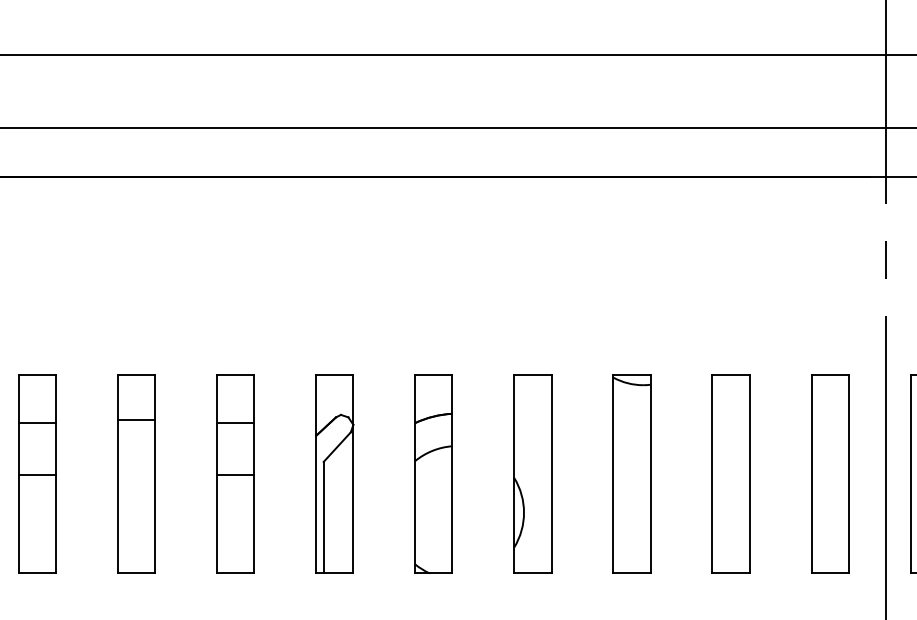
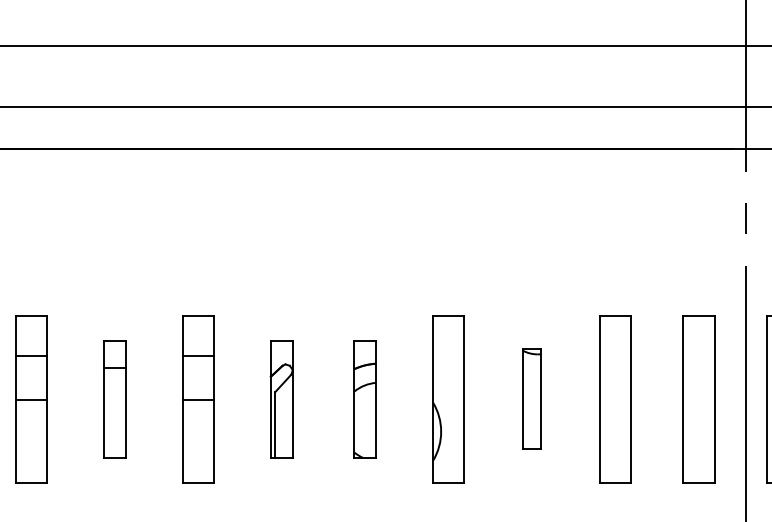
part: (136, 474) -> (114, 399), size x0.7
part: (334, 474) -> (281, 399), size x0.7
part: (434, 474) -> (365, 399), size x0.7
part: (631, 474) -> (531, 399), size x0.6

